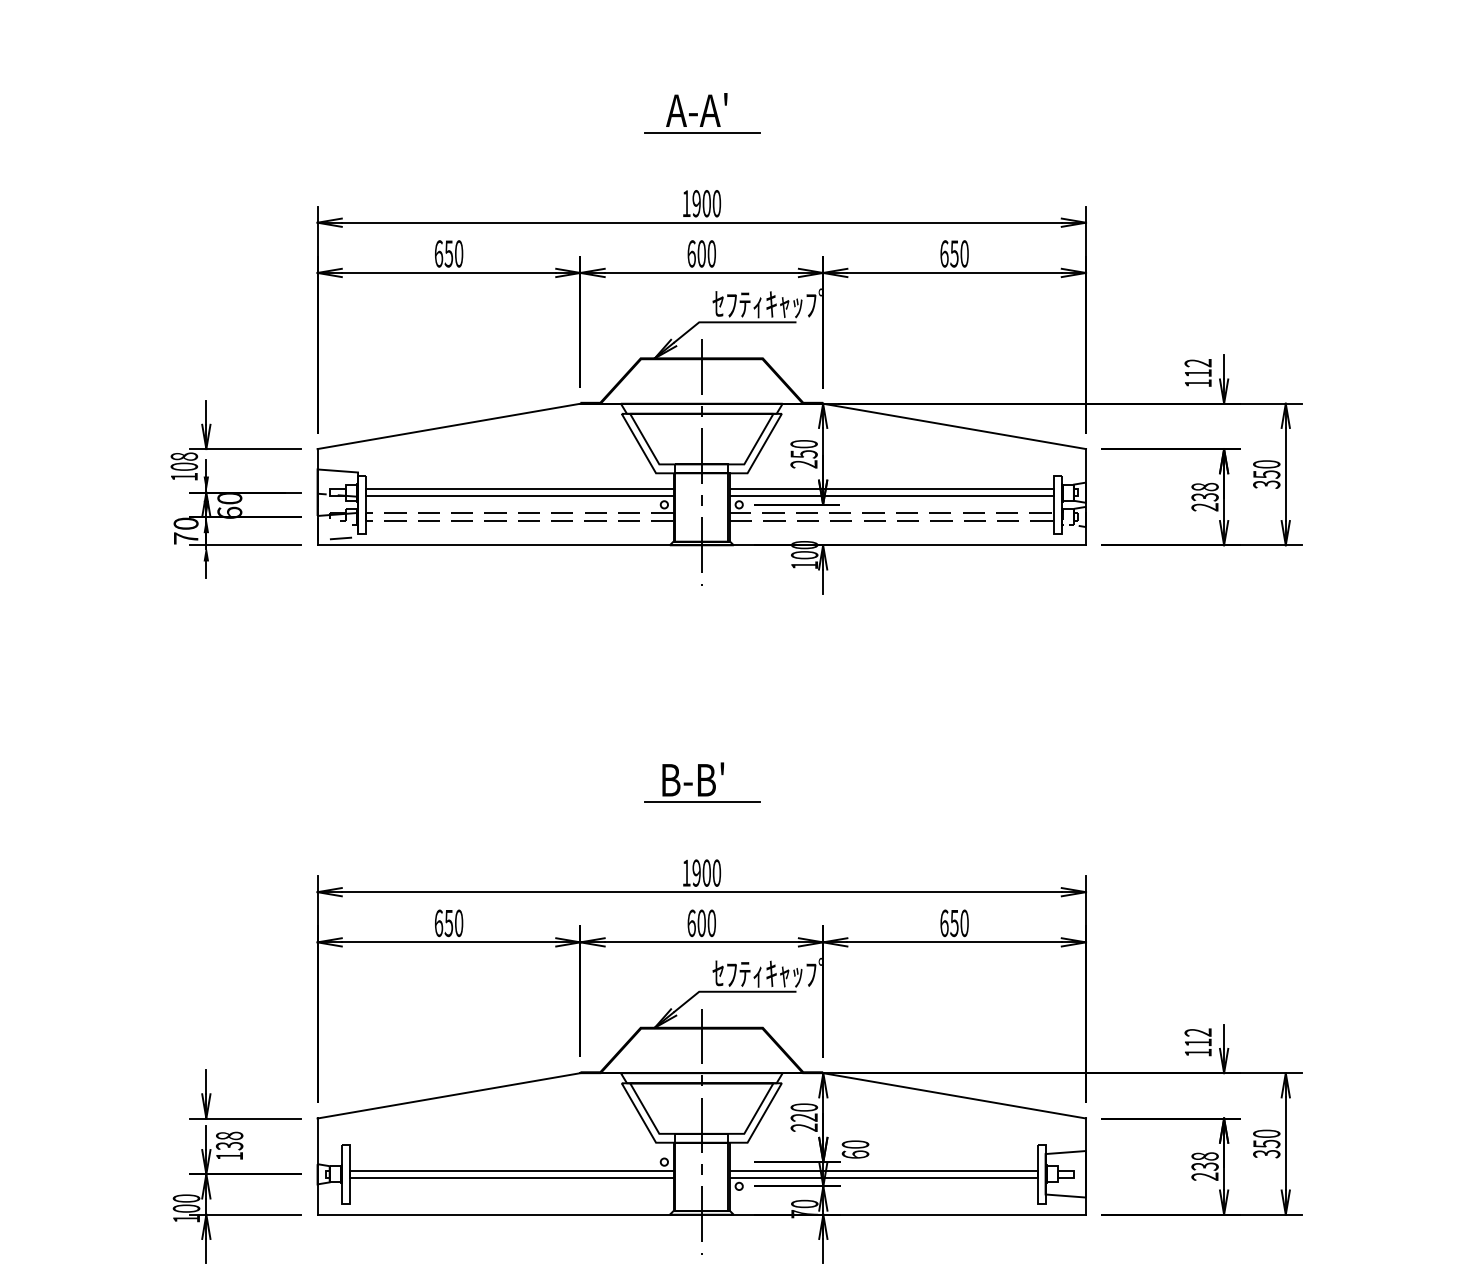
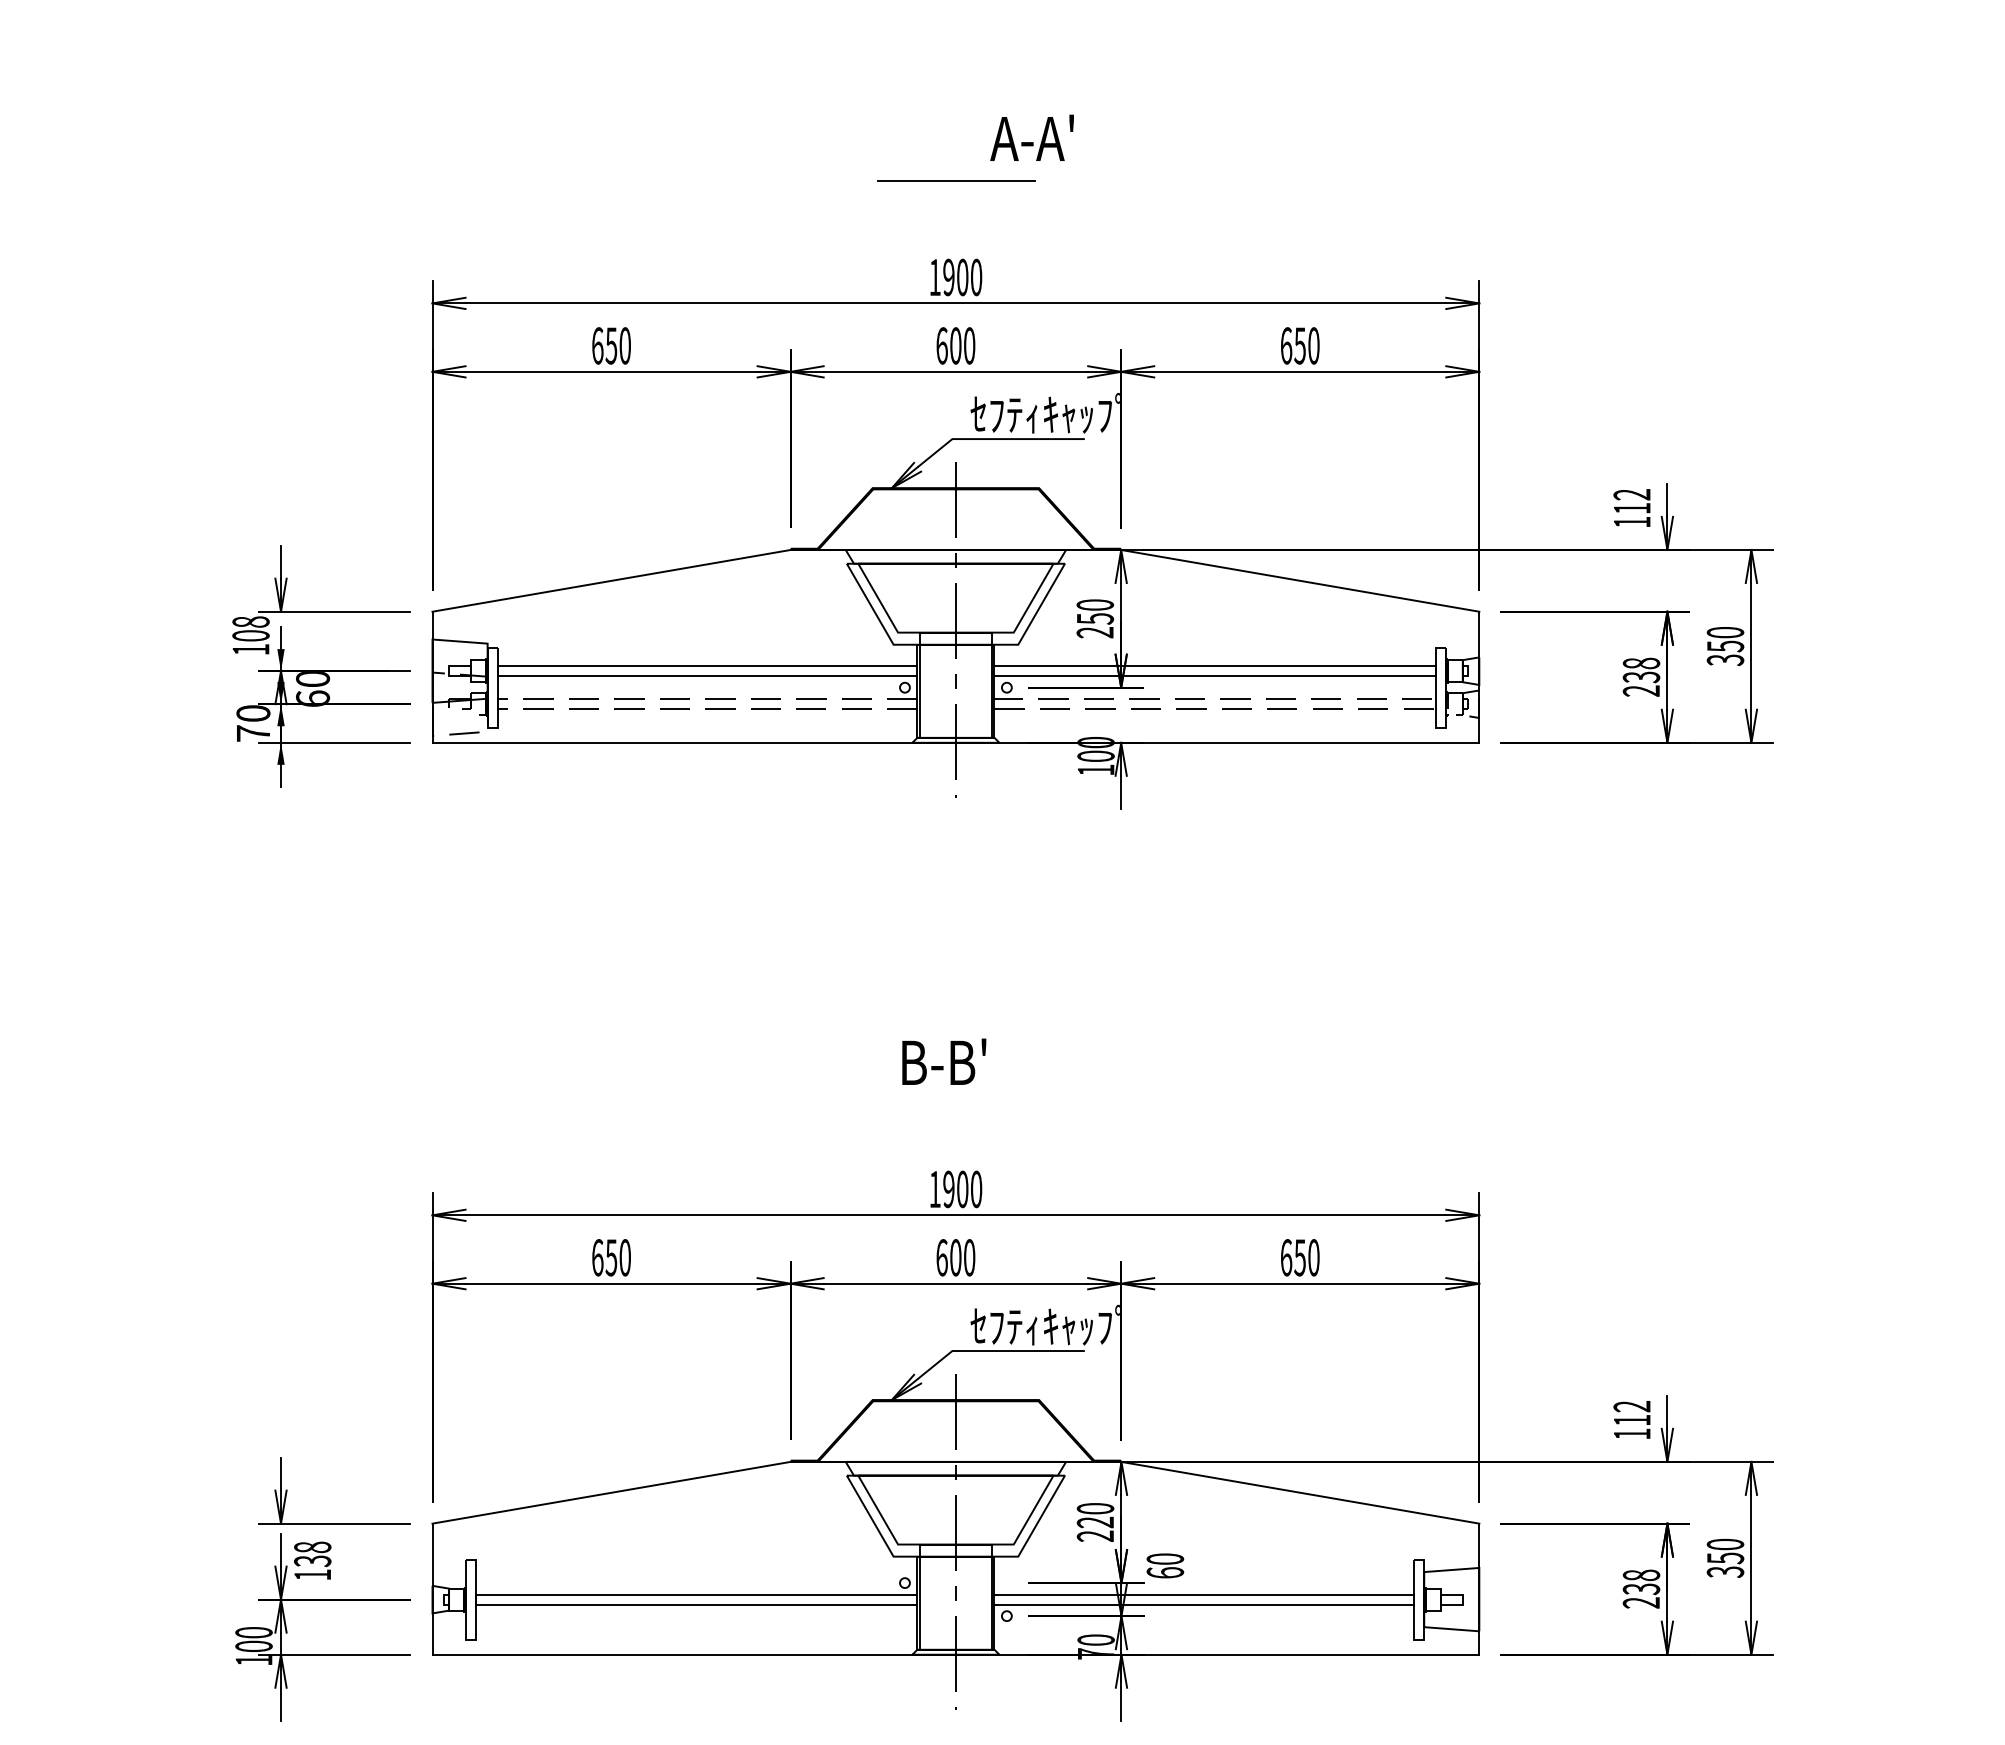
text: (696, 109) -> (1031, 137), moved
line: (702, 802) -> (956, 1093), removed

